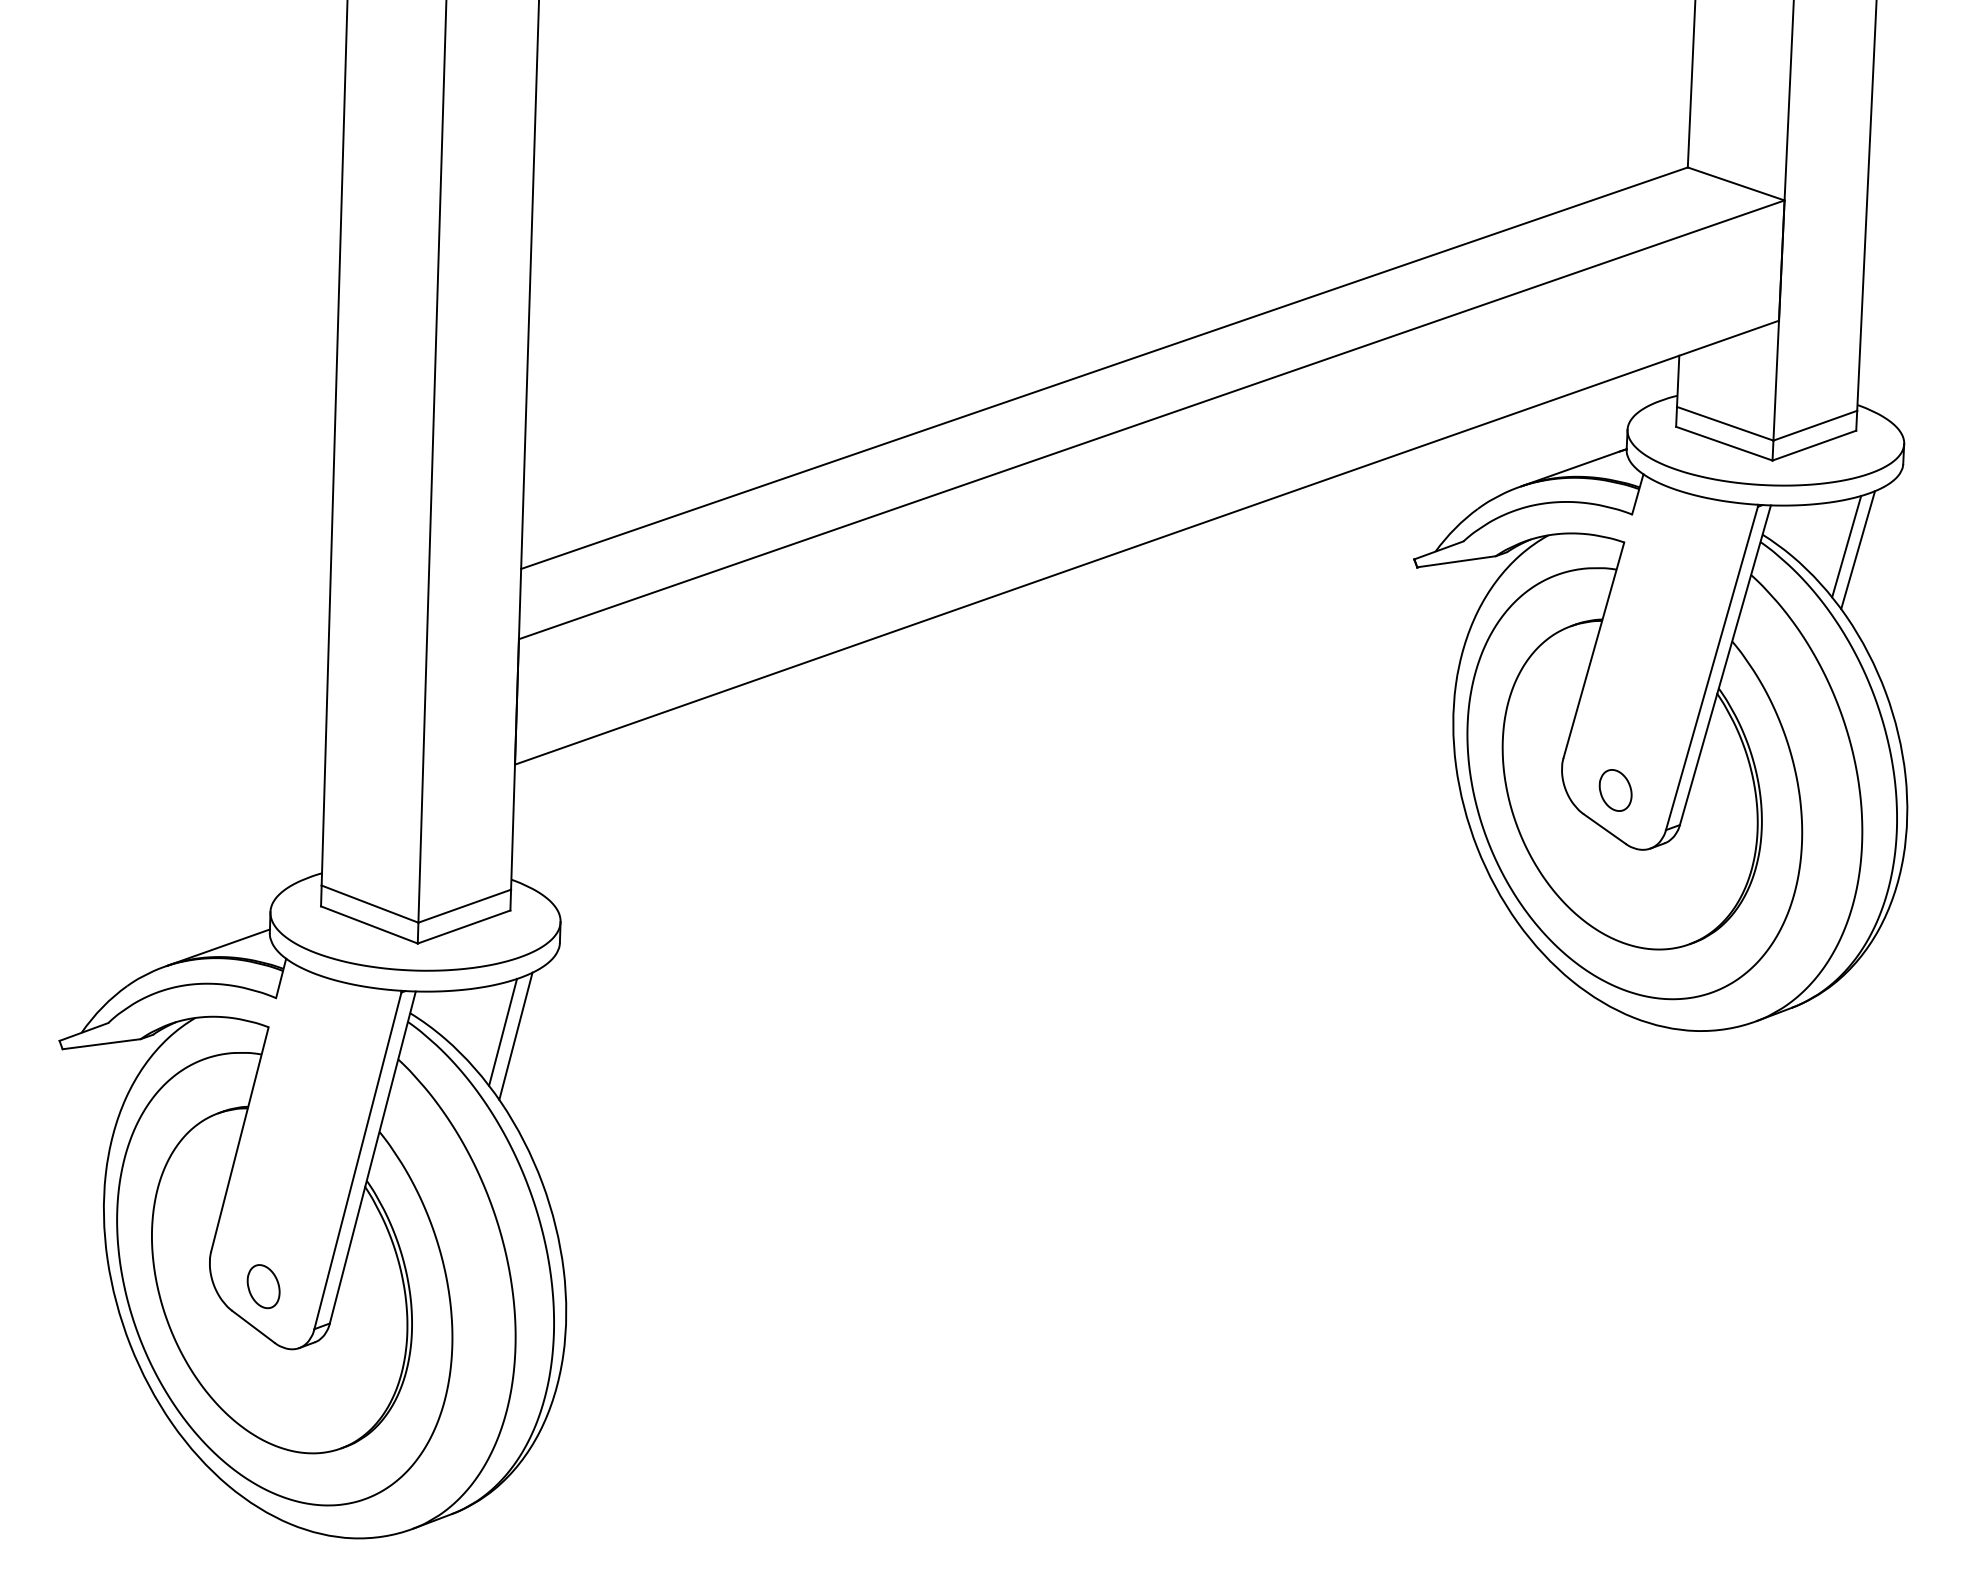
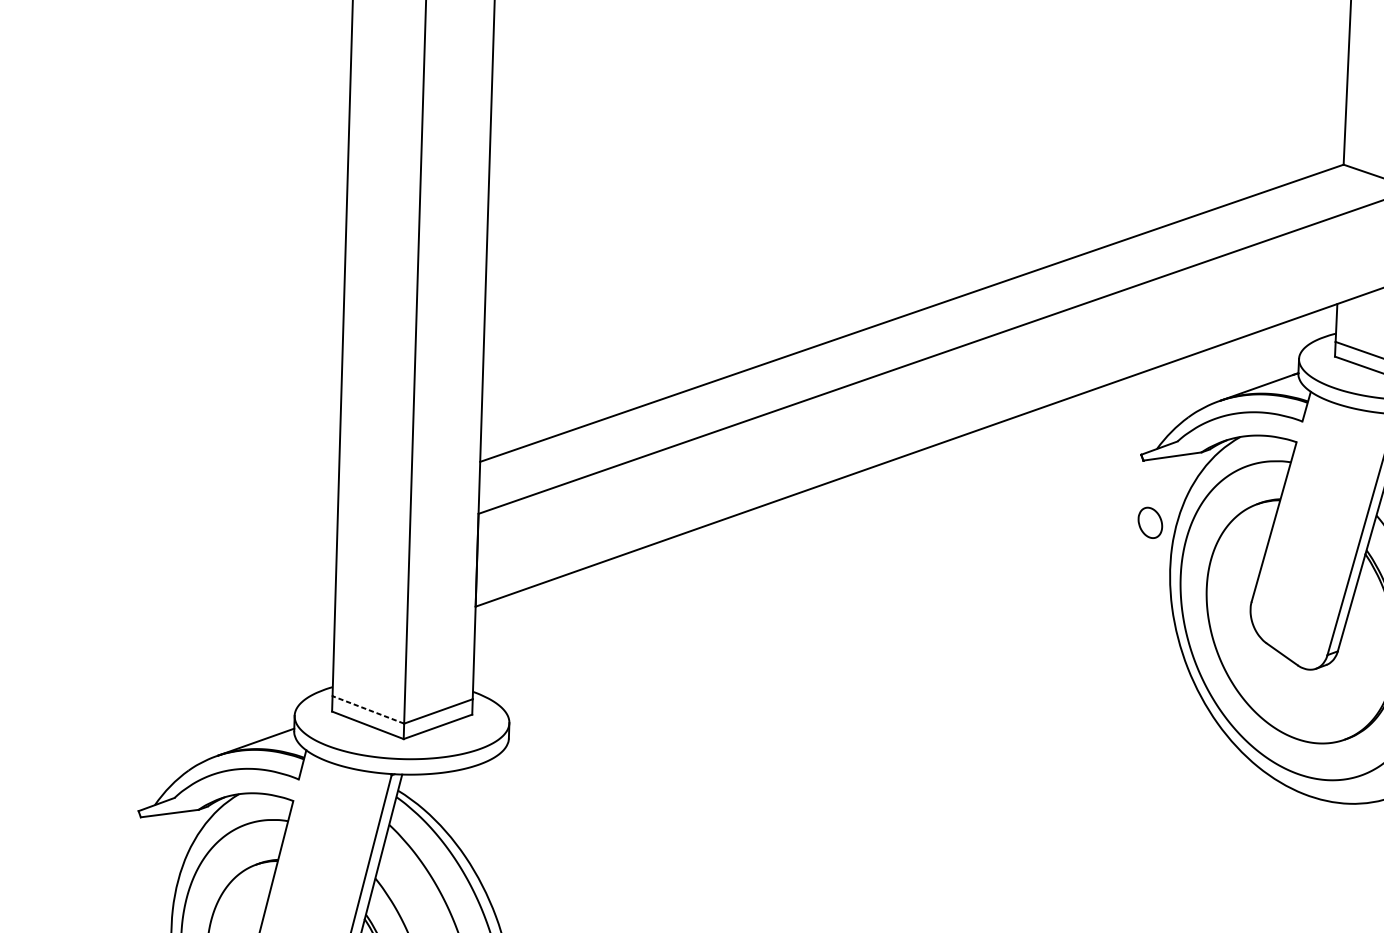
part: (1615, 790) -> (1150, 522), moved
line: (370, 904) -> (368, 710), solid -> dashed
line: (503, 1031) -> (467, 804), removed
line: (515, 1035) -> (476, 807), removed

